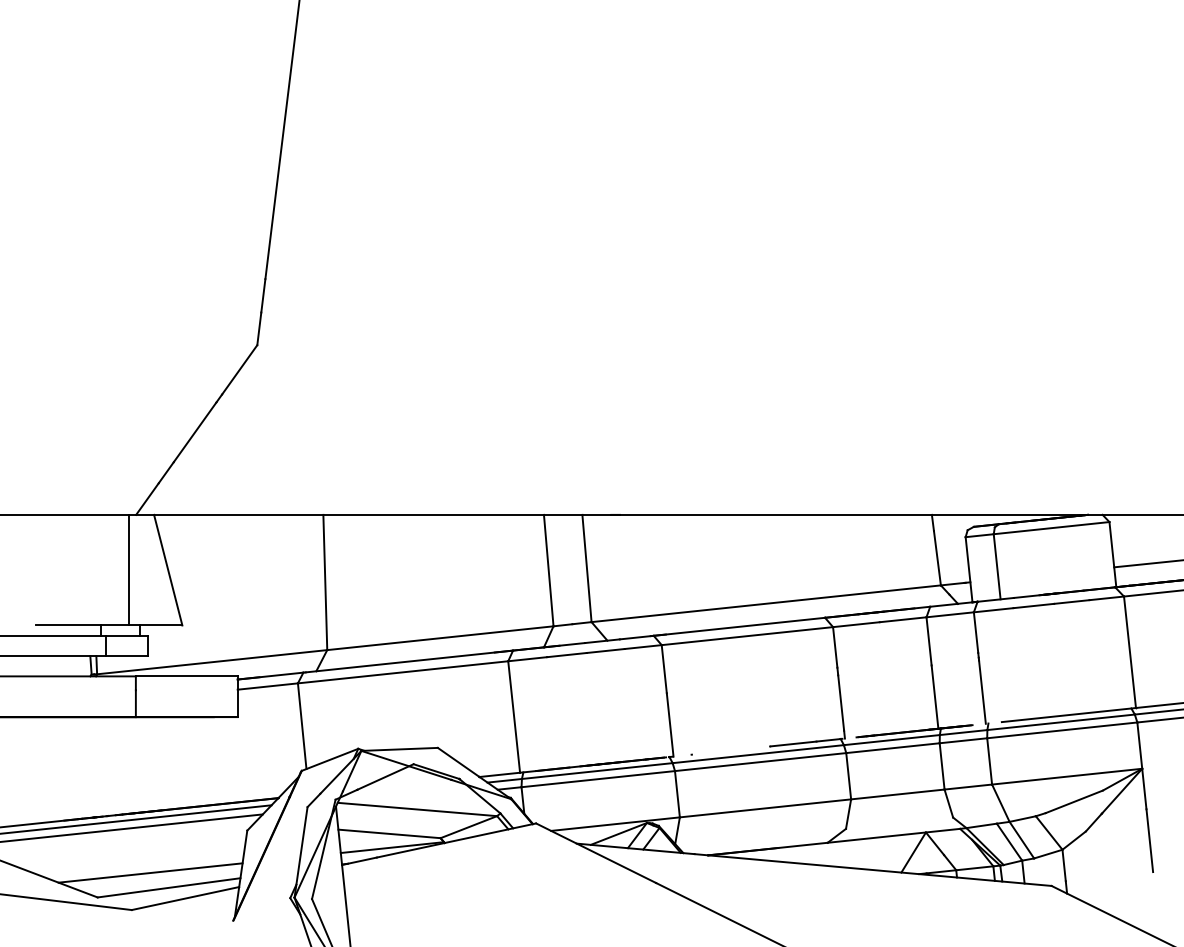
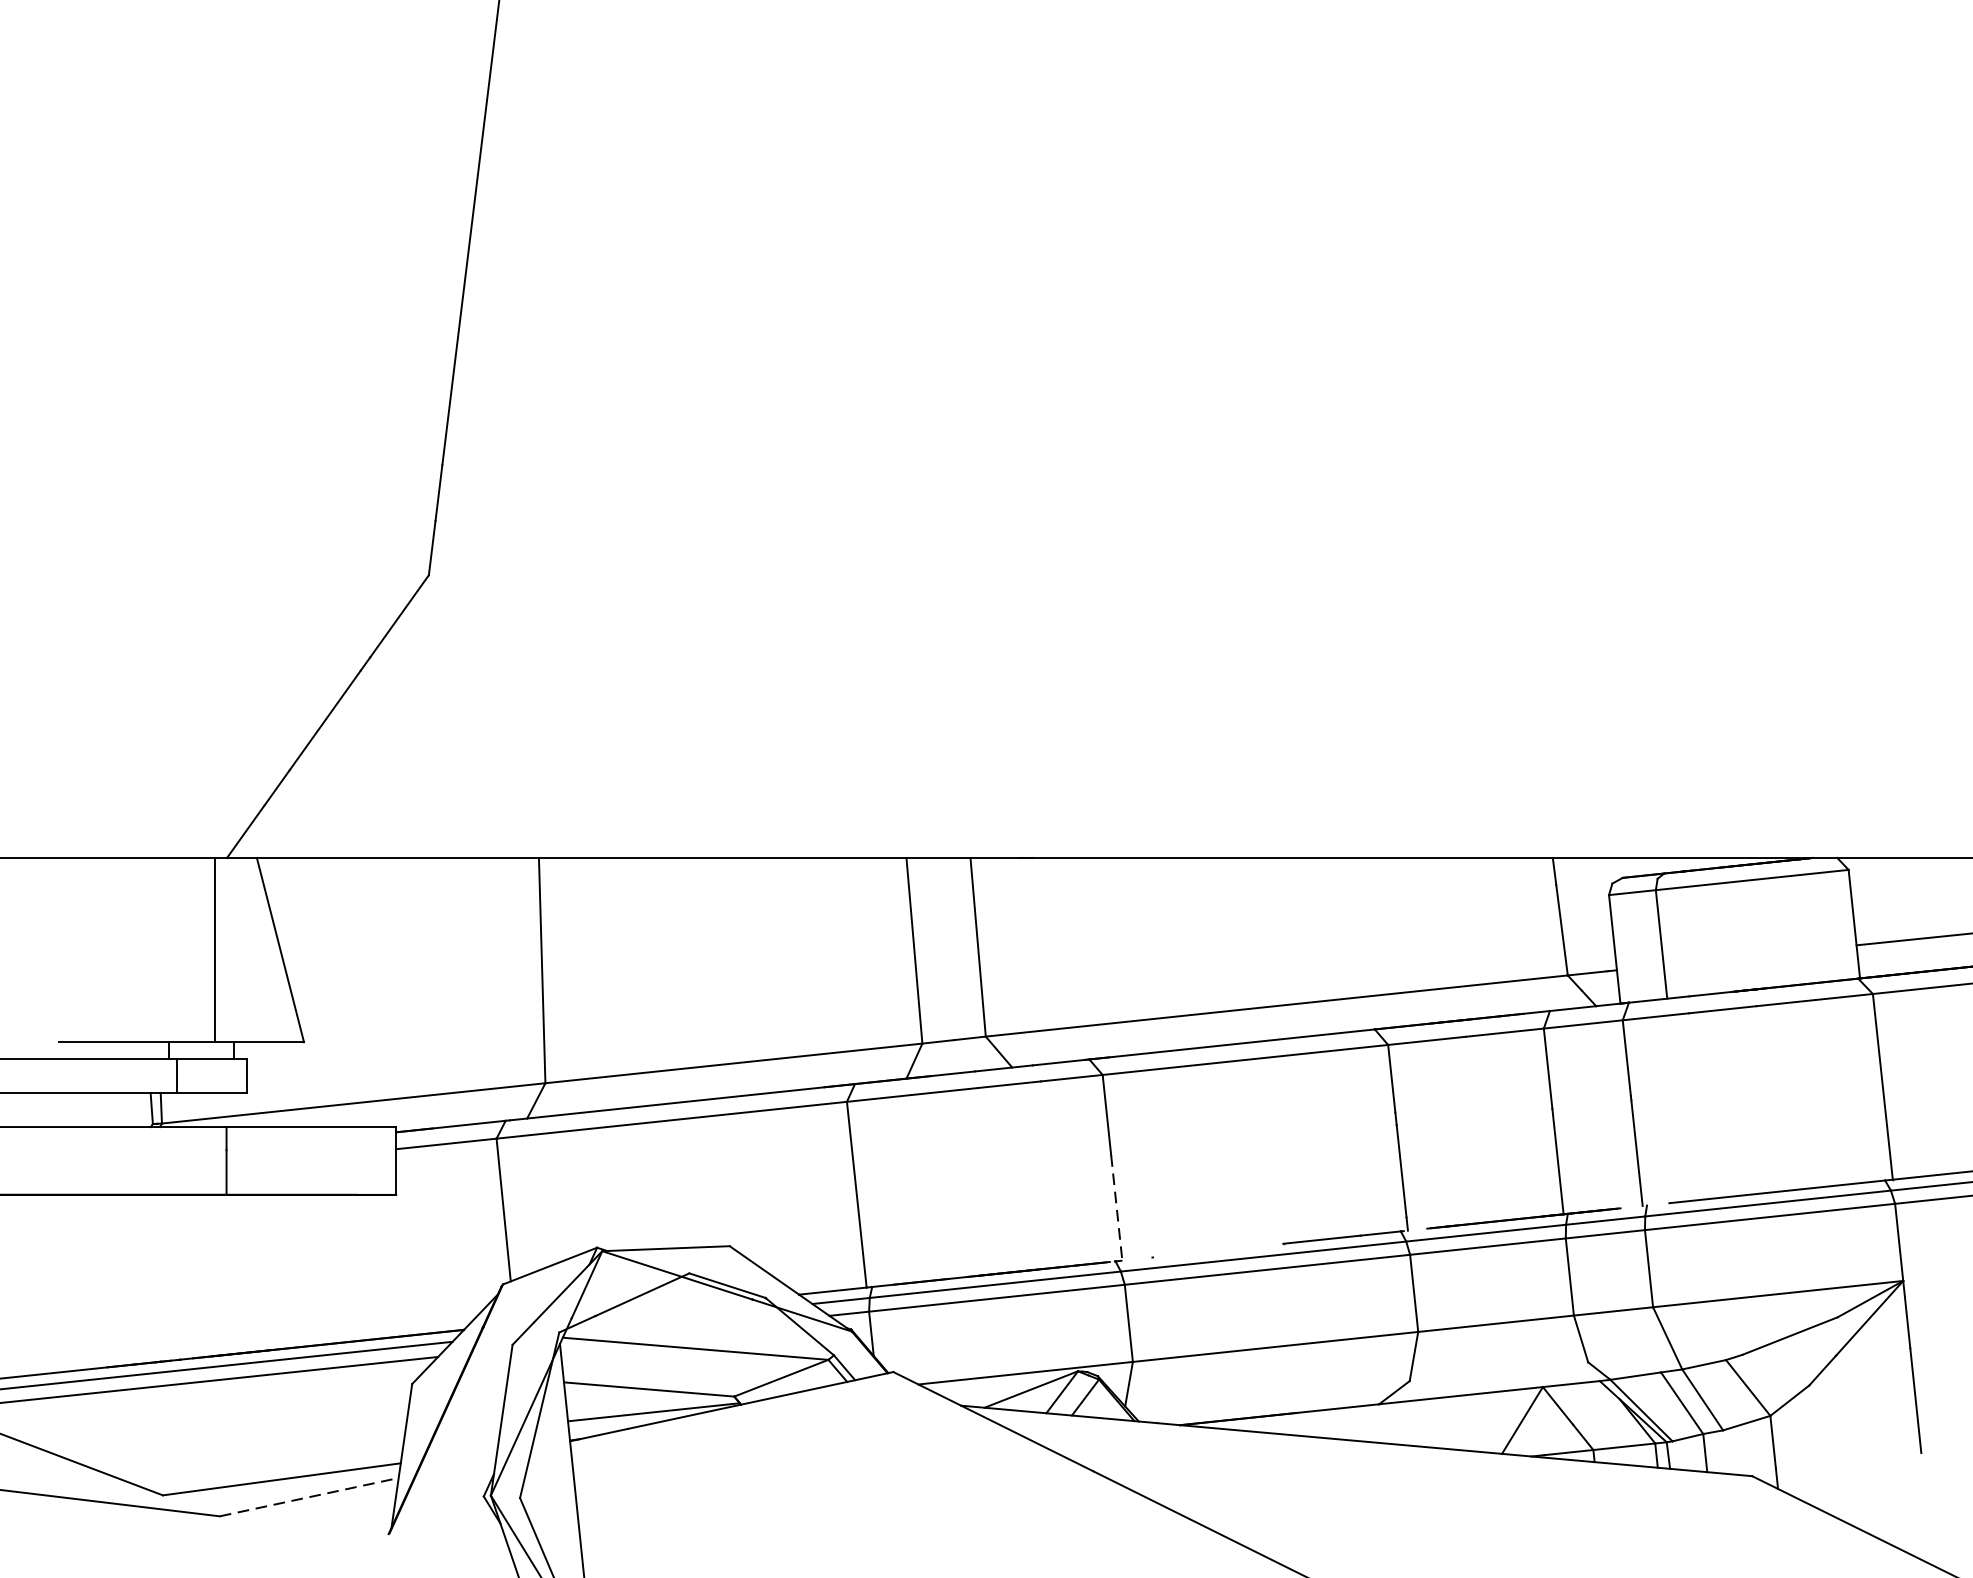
line: (670, 724) -> (1117, 1207), solid -> dashed
line: (150, 872) -> (250, 1453), removed
line: (185, 898) -> (309, 1497), solid -> dashed

